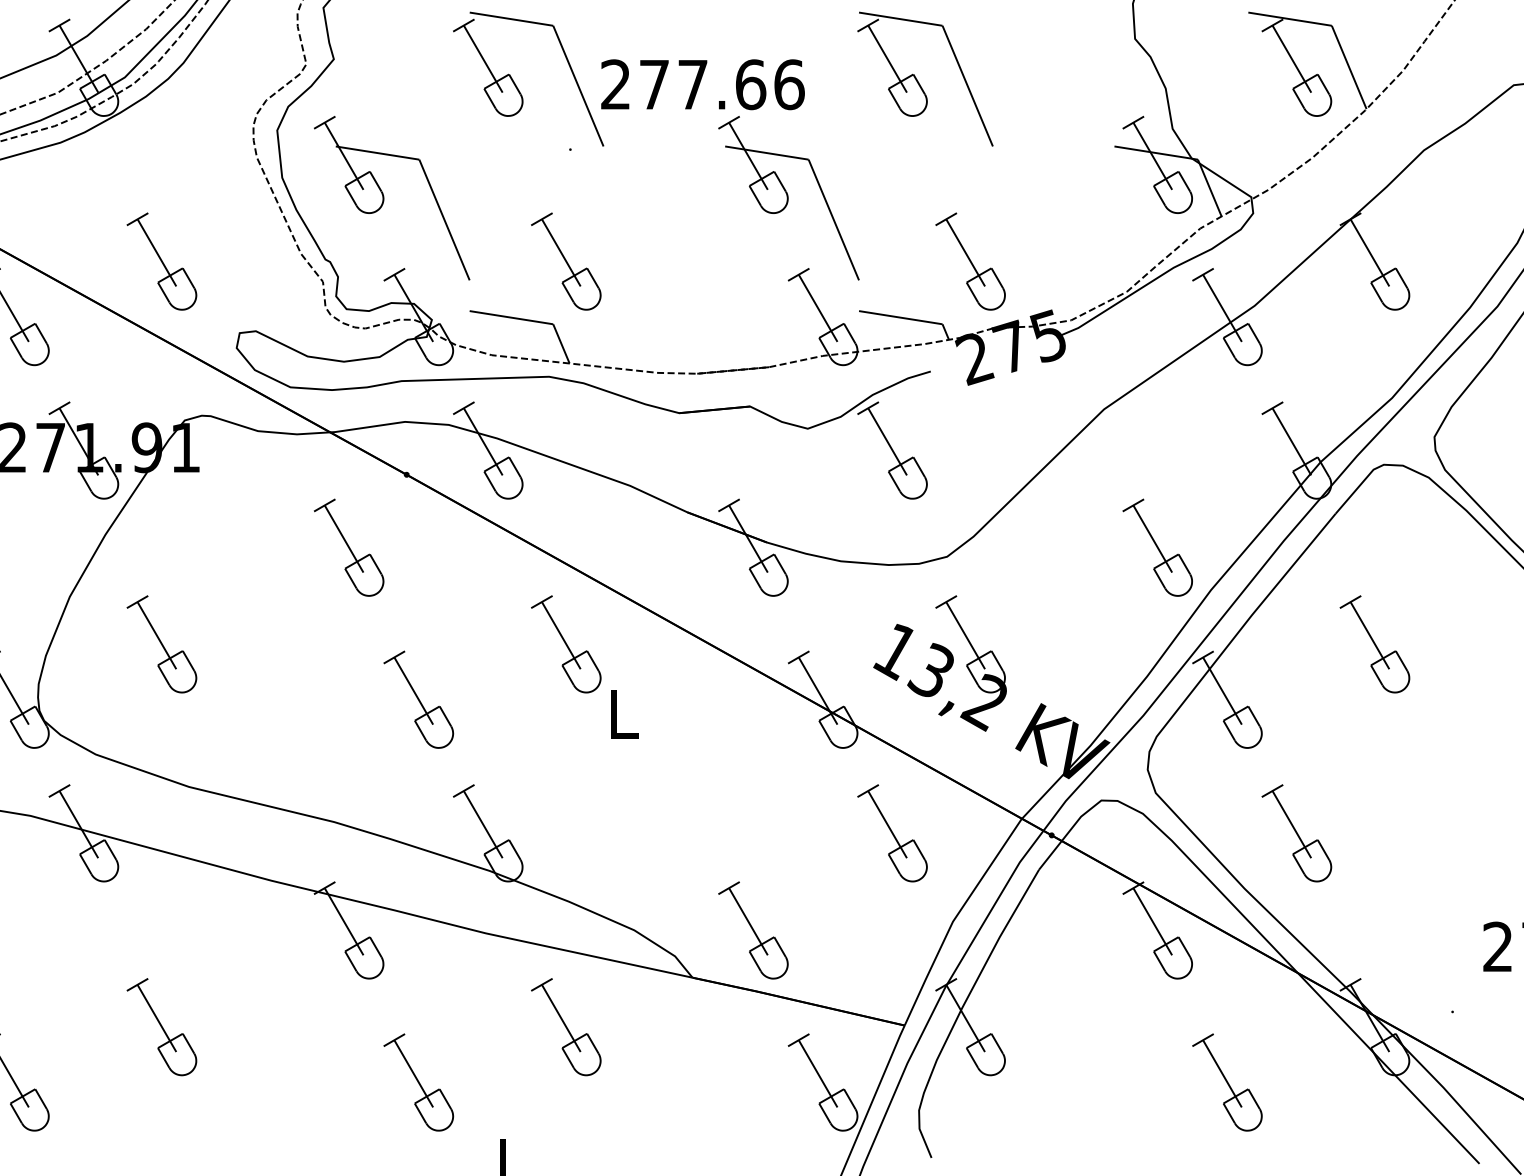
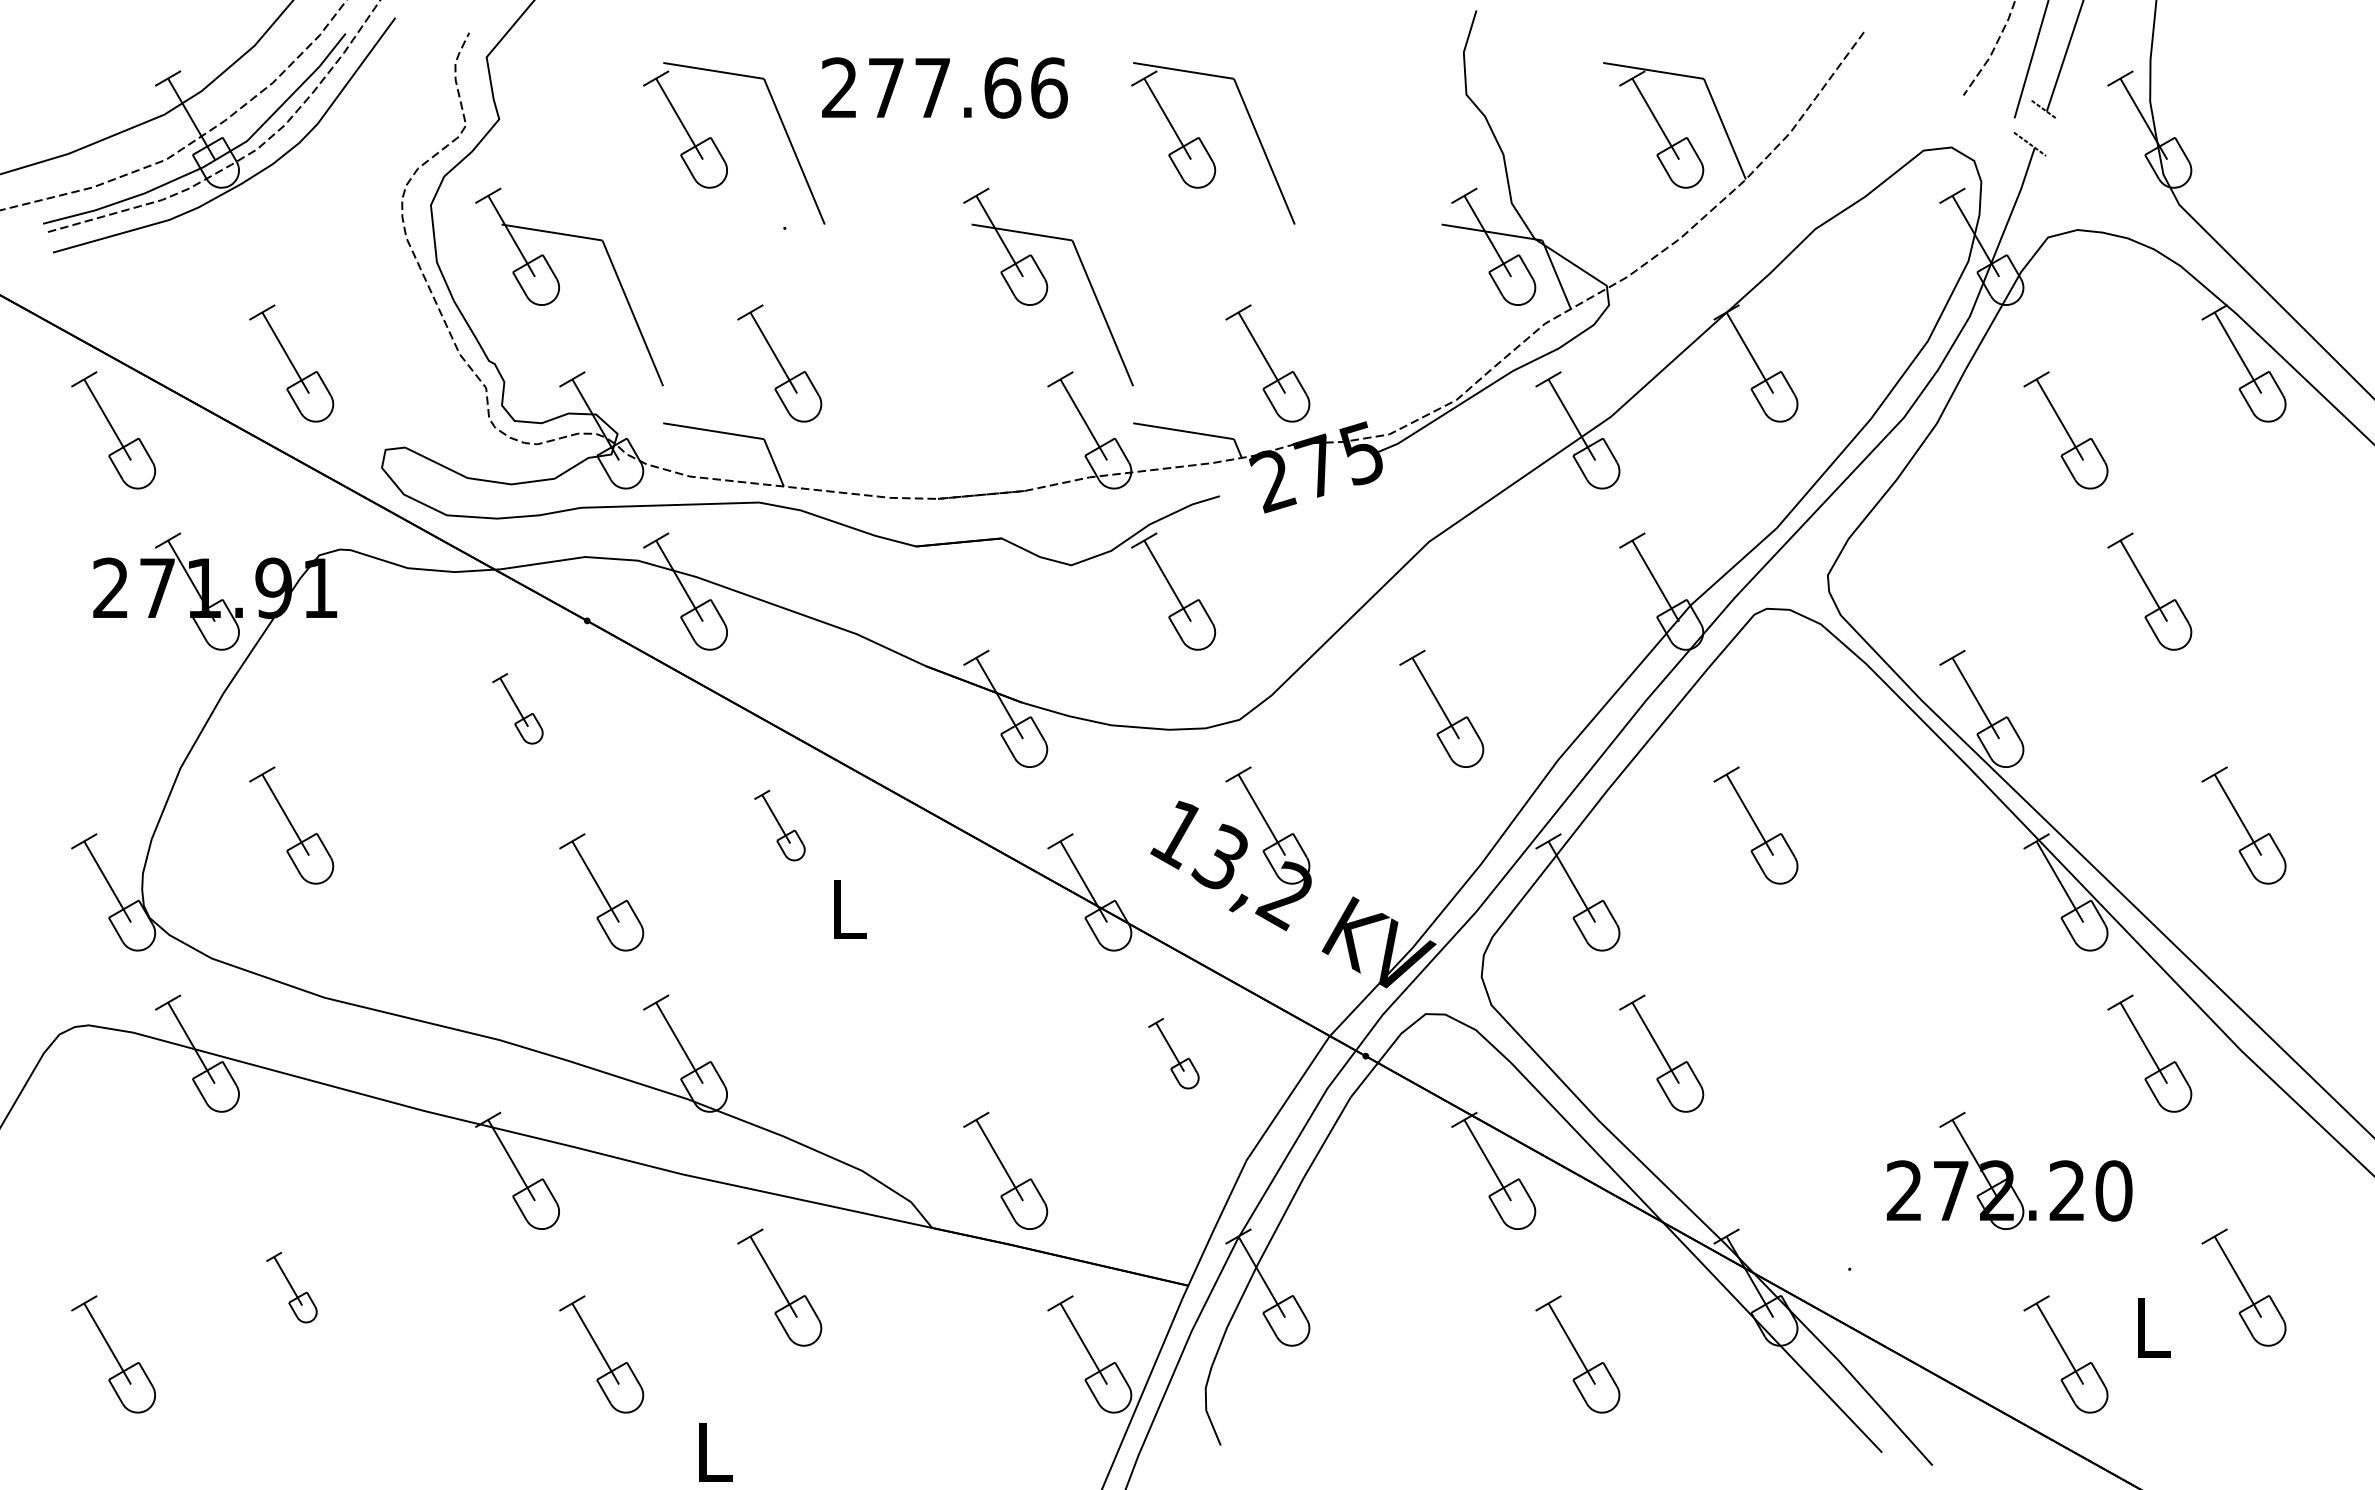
text: (702, 84) -> (944, 87), moved
part: (348, 547) -> (517, 708), size x0.6
part: (1157, 547) -> (1441, 708), moved
part: (566, 644) -> (779, 825), size x0.6
part: (892, 833) -> (1173, 1053), size x0.6
part: (161, 1027) -> (291, 1287), size x0.6

